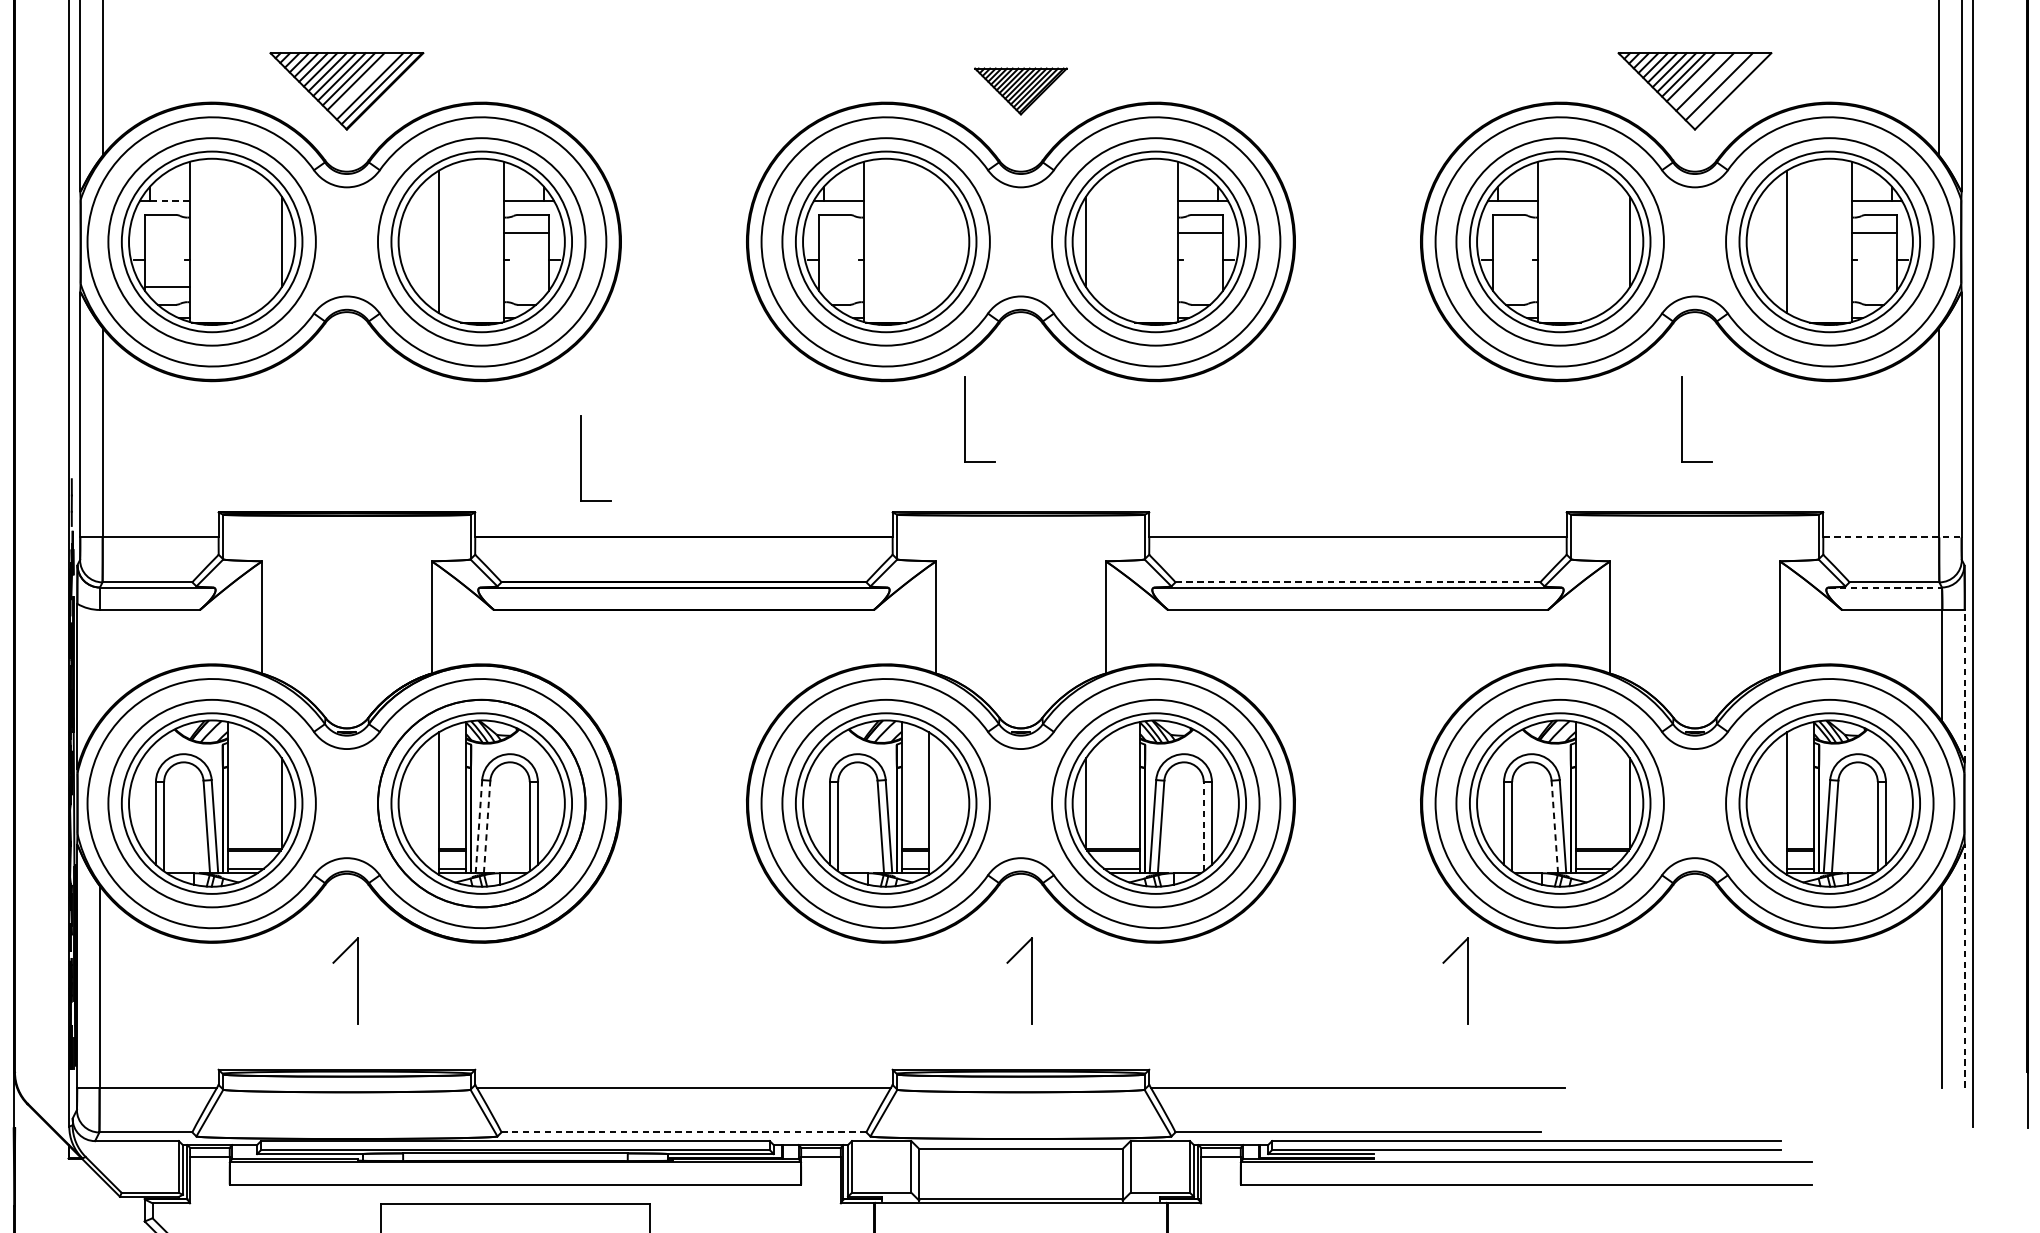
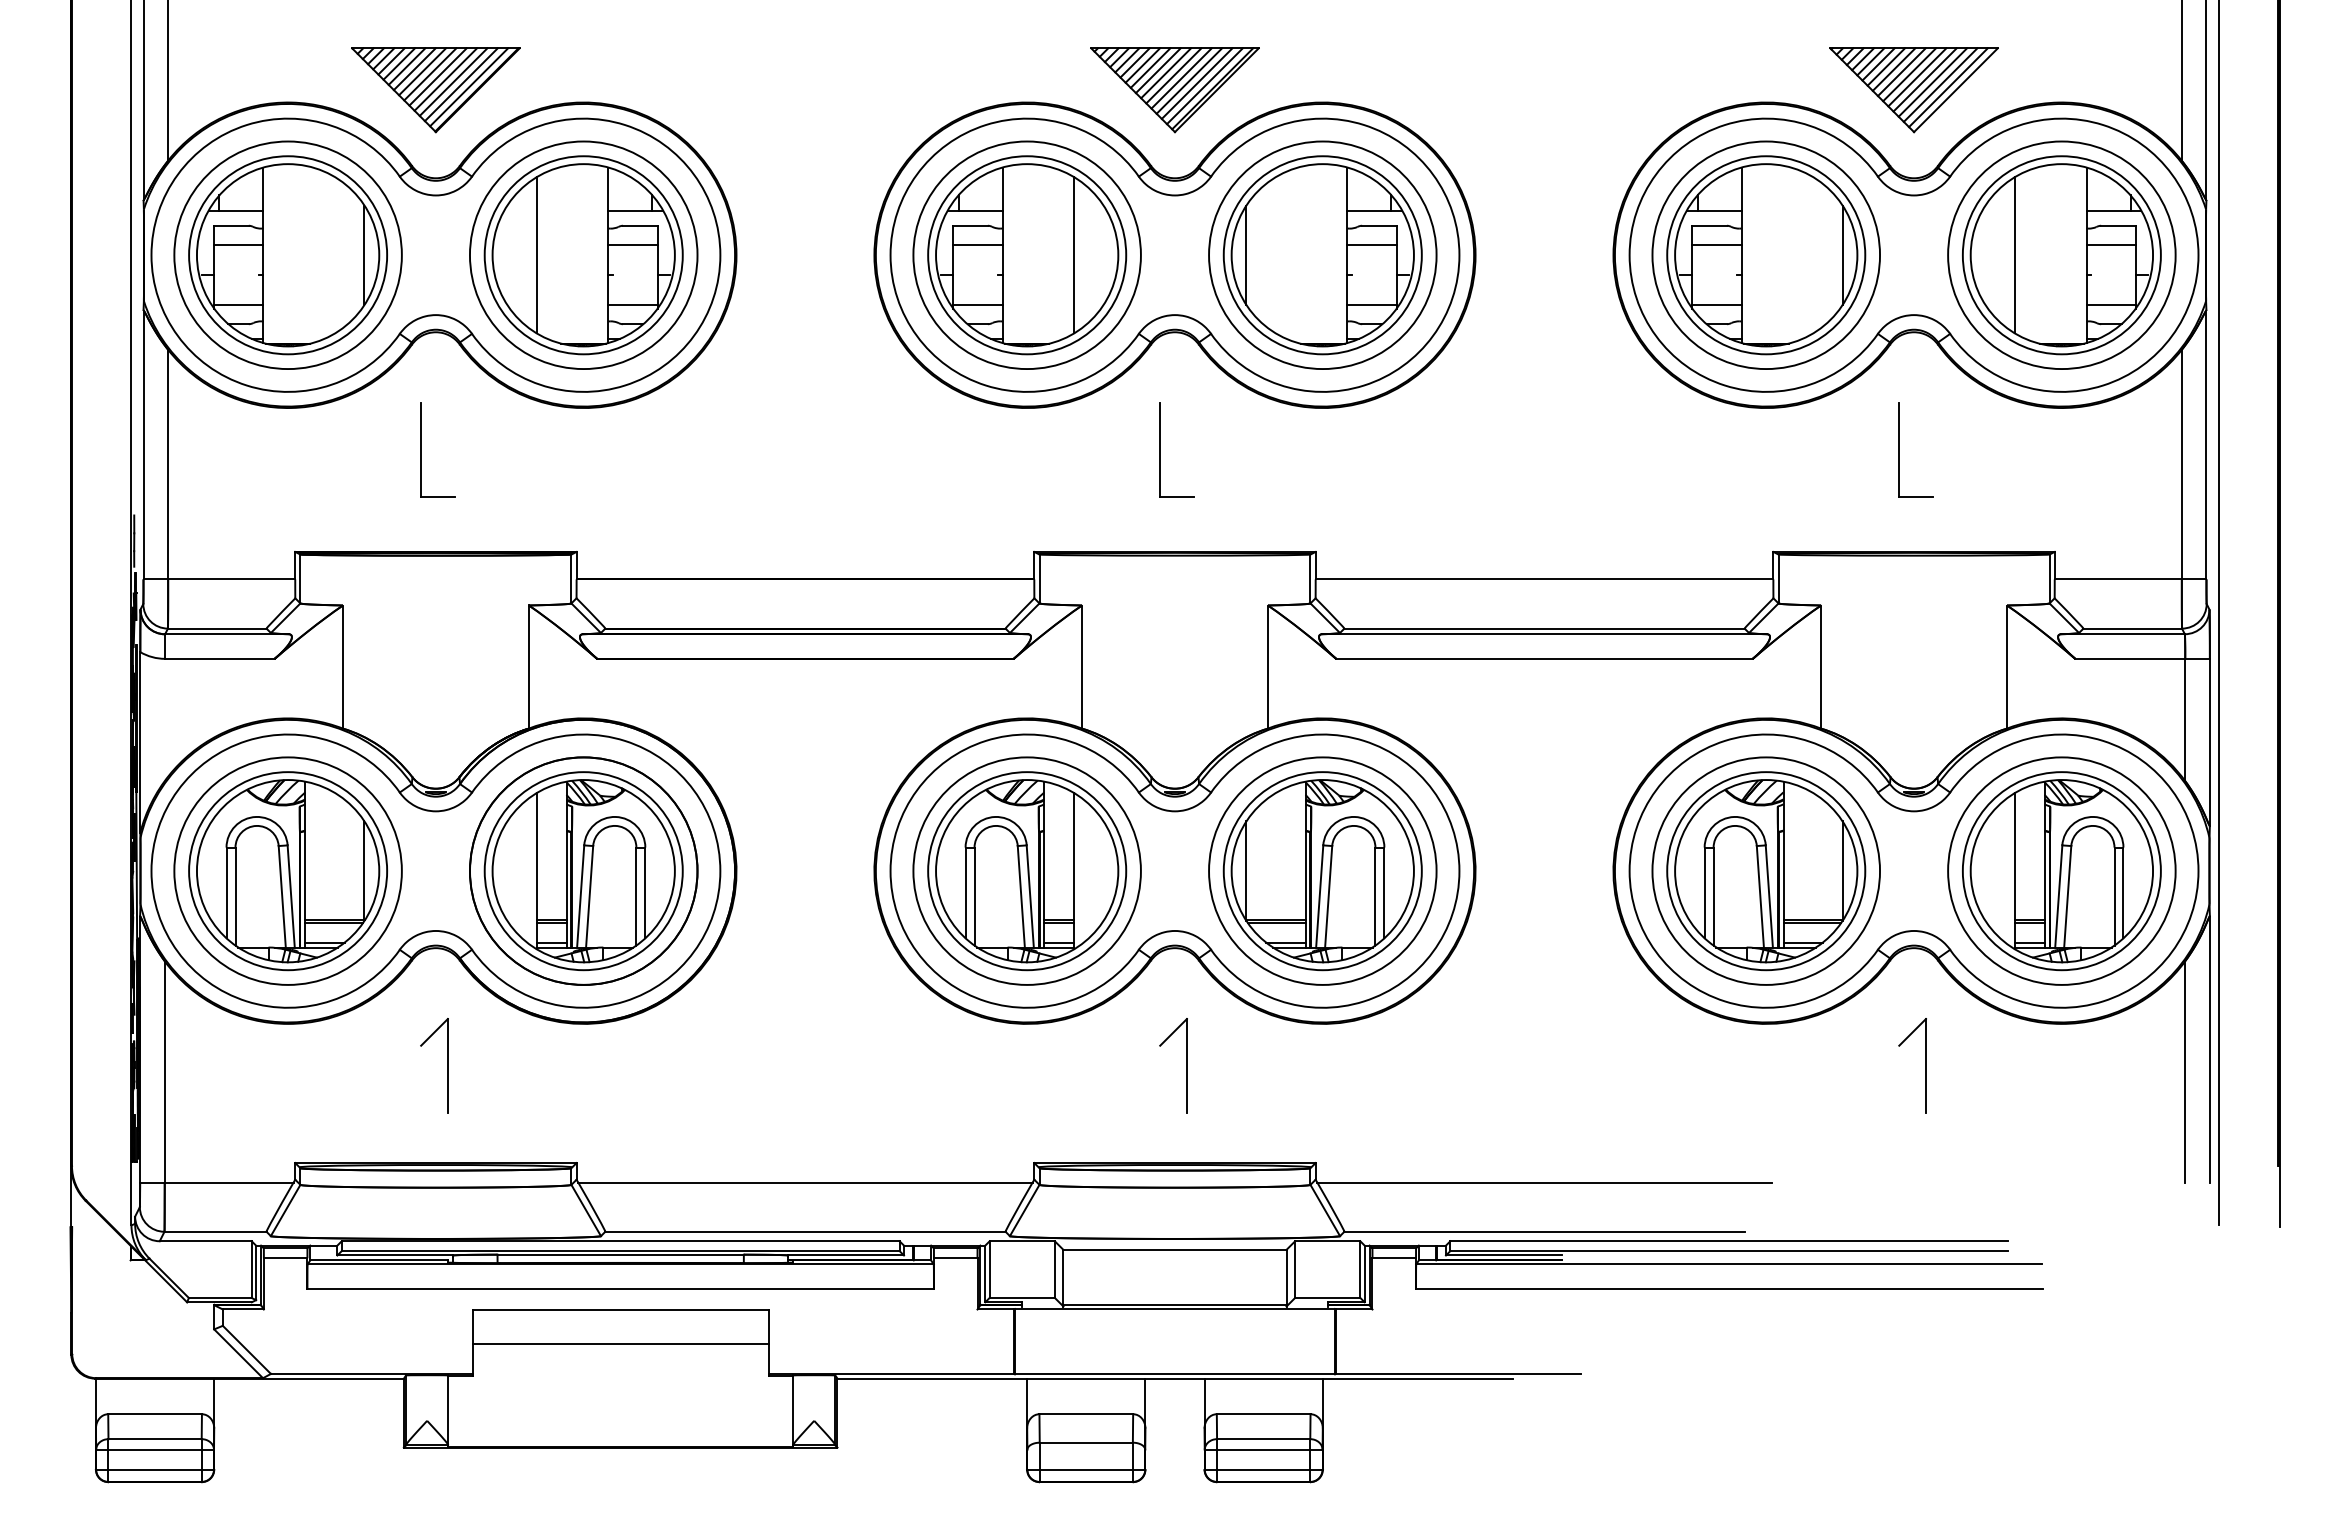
line: (1698, 79) -> (1917, 77), added
line: (362, 83) -> (453, 81), added
line: (1711, 84) -> (1932, 82), added
line: (1726, 88) -> (1948, 87), added
part: (1020, 91) -> (1174, 90), size x1.67
line: (169, 201) -> (241, 210), dashed -> solid
line: (166, 232) -> (238, 245), added
line: (840, 232) -> (977, 245), added
line: (1514, 232) -> (1716, 245), added
line: (928, 242) -> (1073, 255), added
line: (526, 286) -> (632, 304), added
line: (840, 286) -> (977, 304), added
line: (1200, 286) -> (1371, 304), added
line: (1514, 286) -> (1716, 304), added
line: (1874, 286) -> (2110, 304), added
part: (964, 419) -> (1160, 449), moved
part: (580, 458) -> (421, 449), moved
line: (1892, 537) -> (2130, 579), dashed -> solid
line: (1358, 582) -> (1545, 628), dashed -> solid
line: (1886, 587) -> (2123, 634), dashed -> solid
line: (1964, 685) -> (2209, 741), dashed -> solid
line: (478, 826) -> (580, 896), dashed -> solid
line: (486, 826) -> (589, 896), dashed -> solid
line: (1203, 826) -> (1375, 896), dashed -> solid
line: (1554, 826) -> (1760, 896), dashed -> solid
line: (1964, 966) -> (2209, 1049), dashed -> solid
part: (1467, 980) -> (1925, 1065), moved
line: (683, 1132) -> (804, 1231), dashed -> solid

